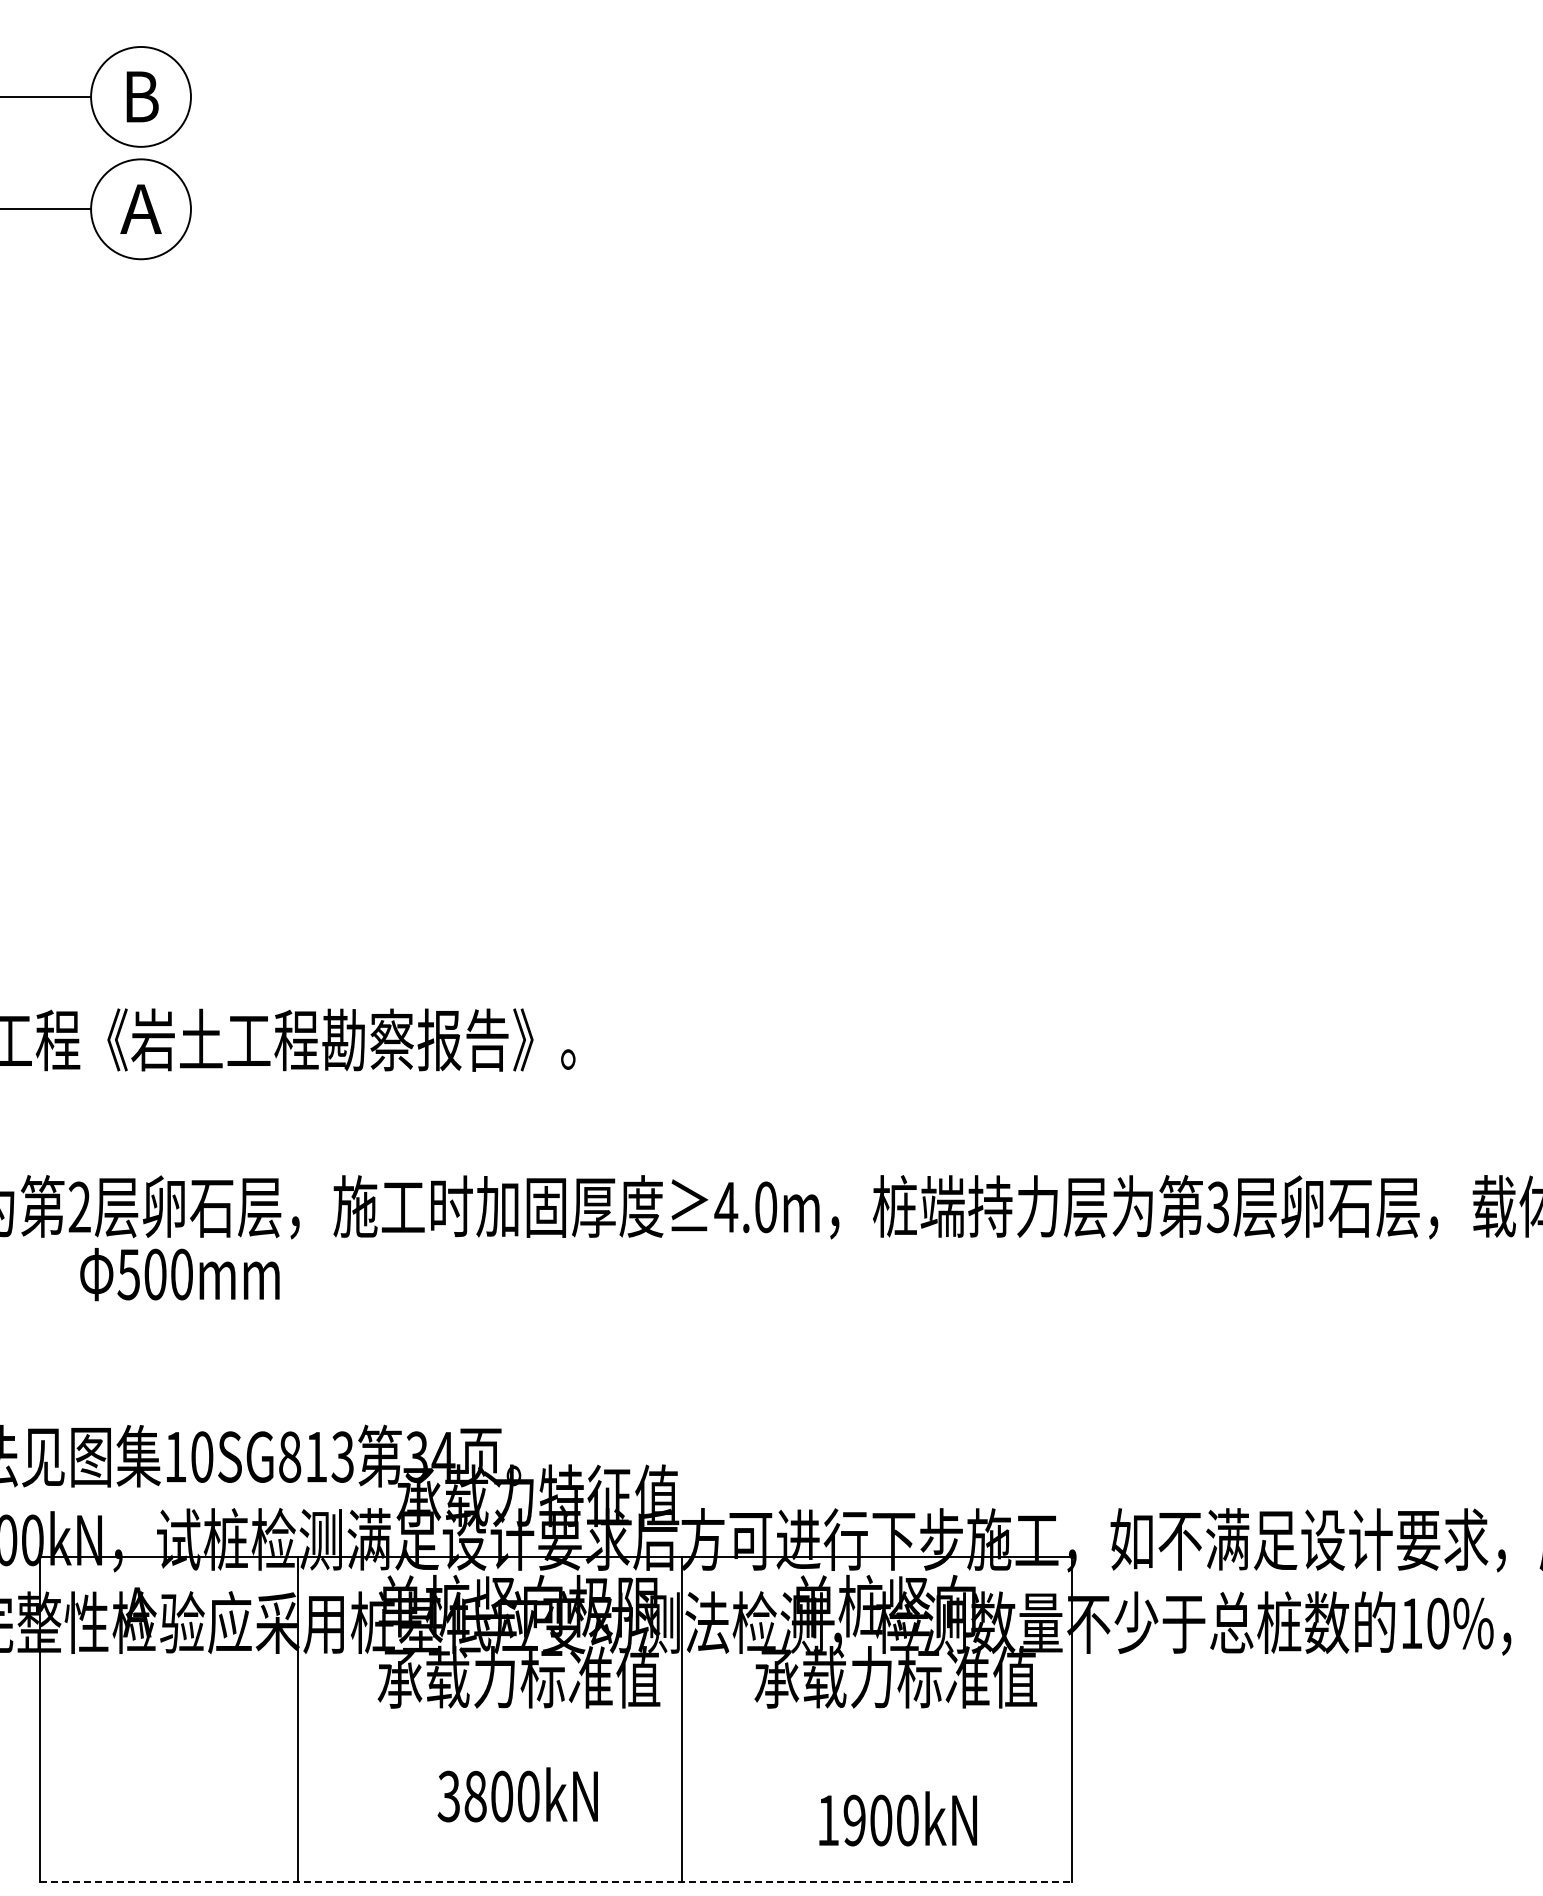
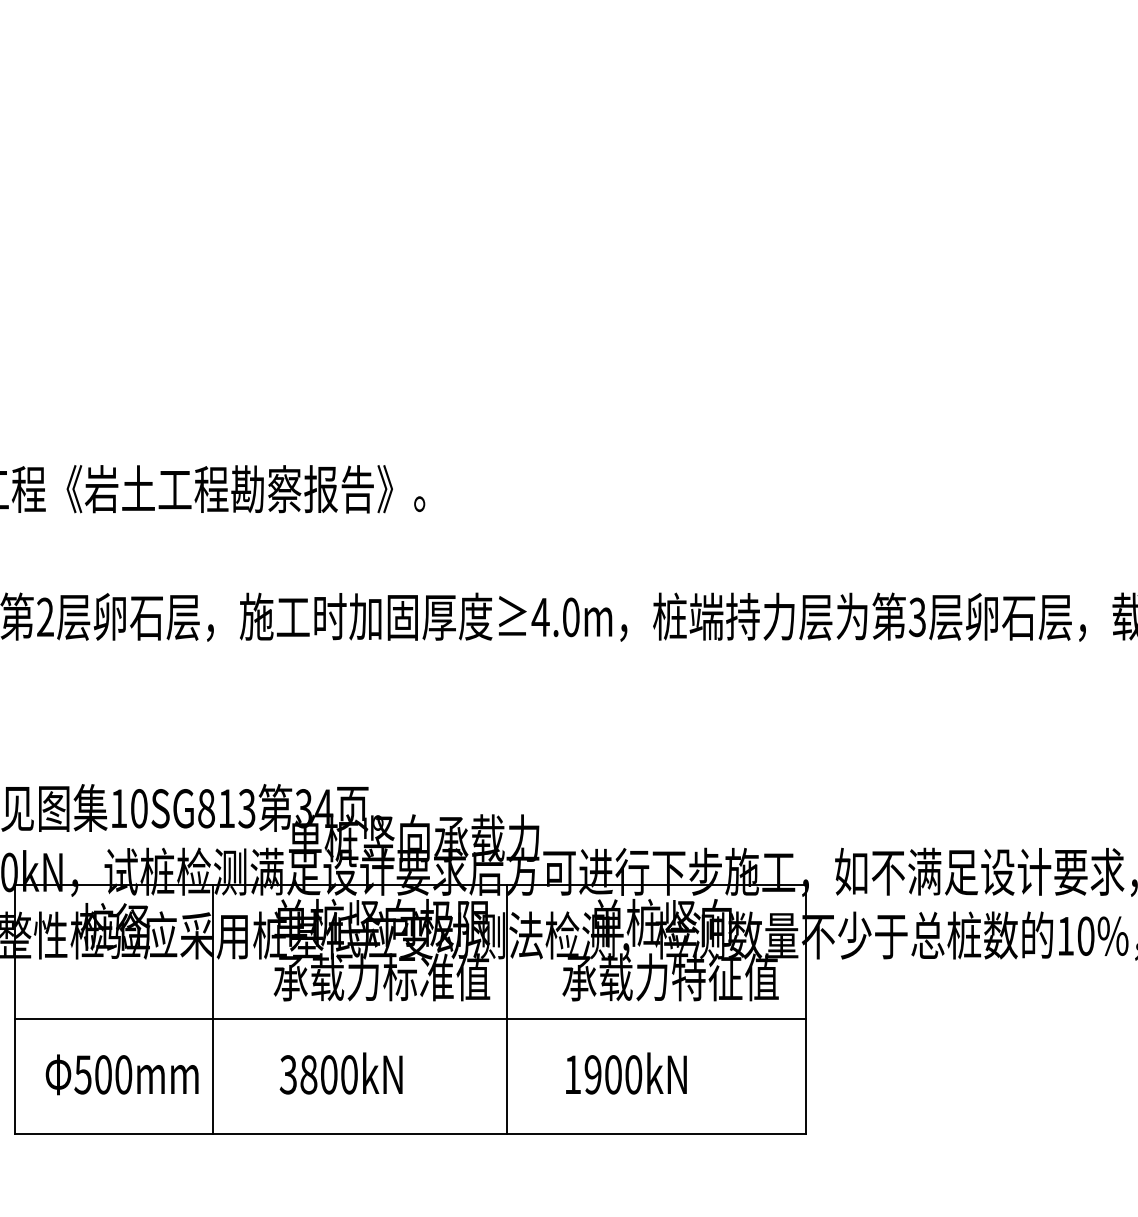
text: (179, 1274) -> (121, 1074), moved
text: (560, 1495) -> (413, 838), 承载力特征值 -> 单桩竖向承载力
text: (169, 1611) -> (114, 926), A -> 桩径
text: (943, 1677) -> (707, 977), 承载力标准值 -> 承载力特征值
line: (555, 1731) -> (409, 1018), added
text: (517, 1794) -> (340, 1073), moved
text: (897, 1818) -> (625, 1073), moved
line: (556, 1881) -> (410, 1133), dashed -> solid

